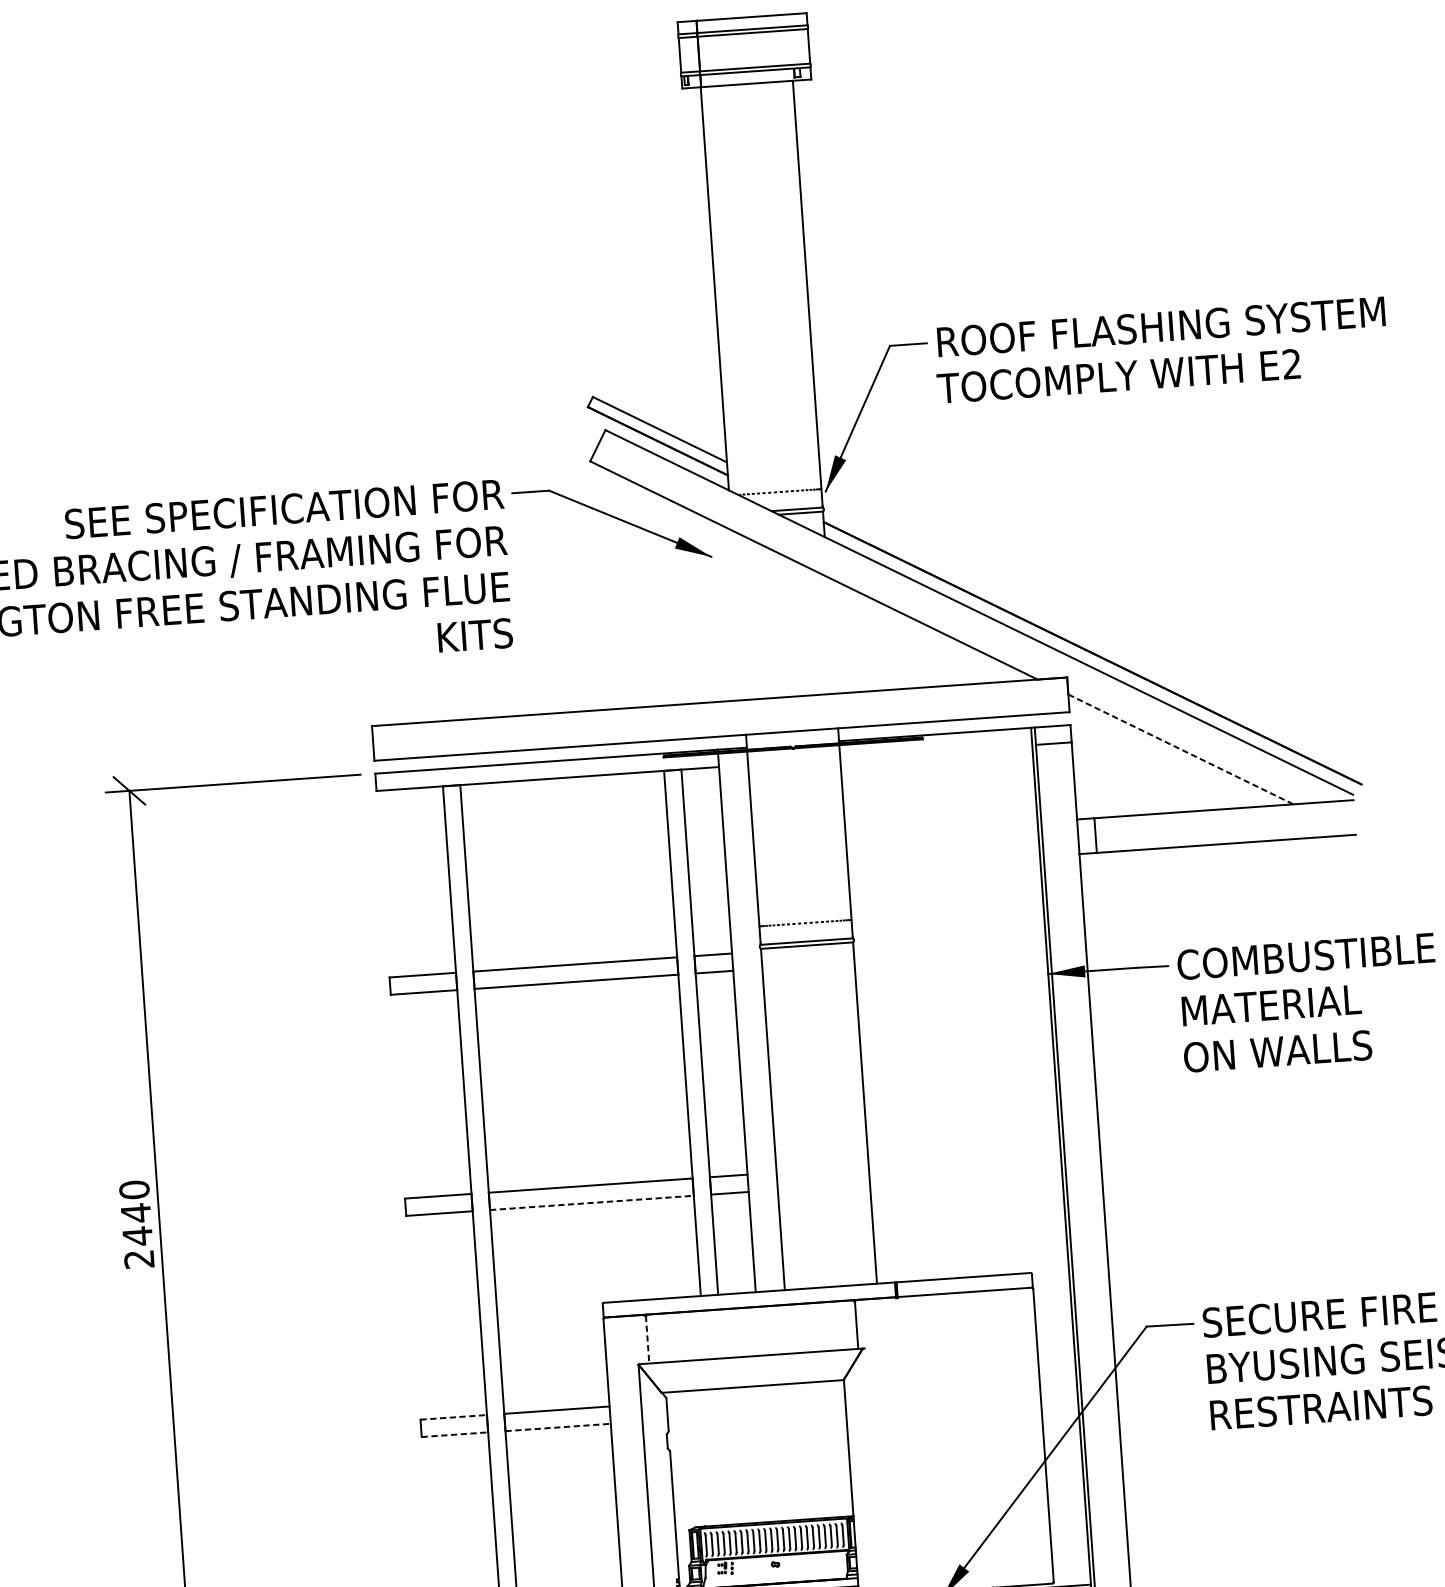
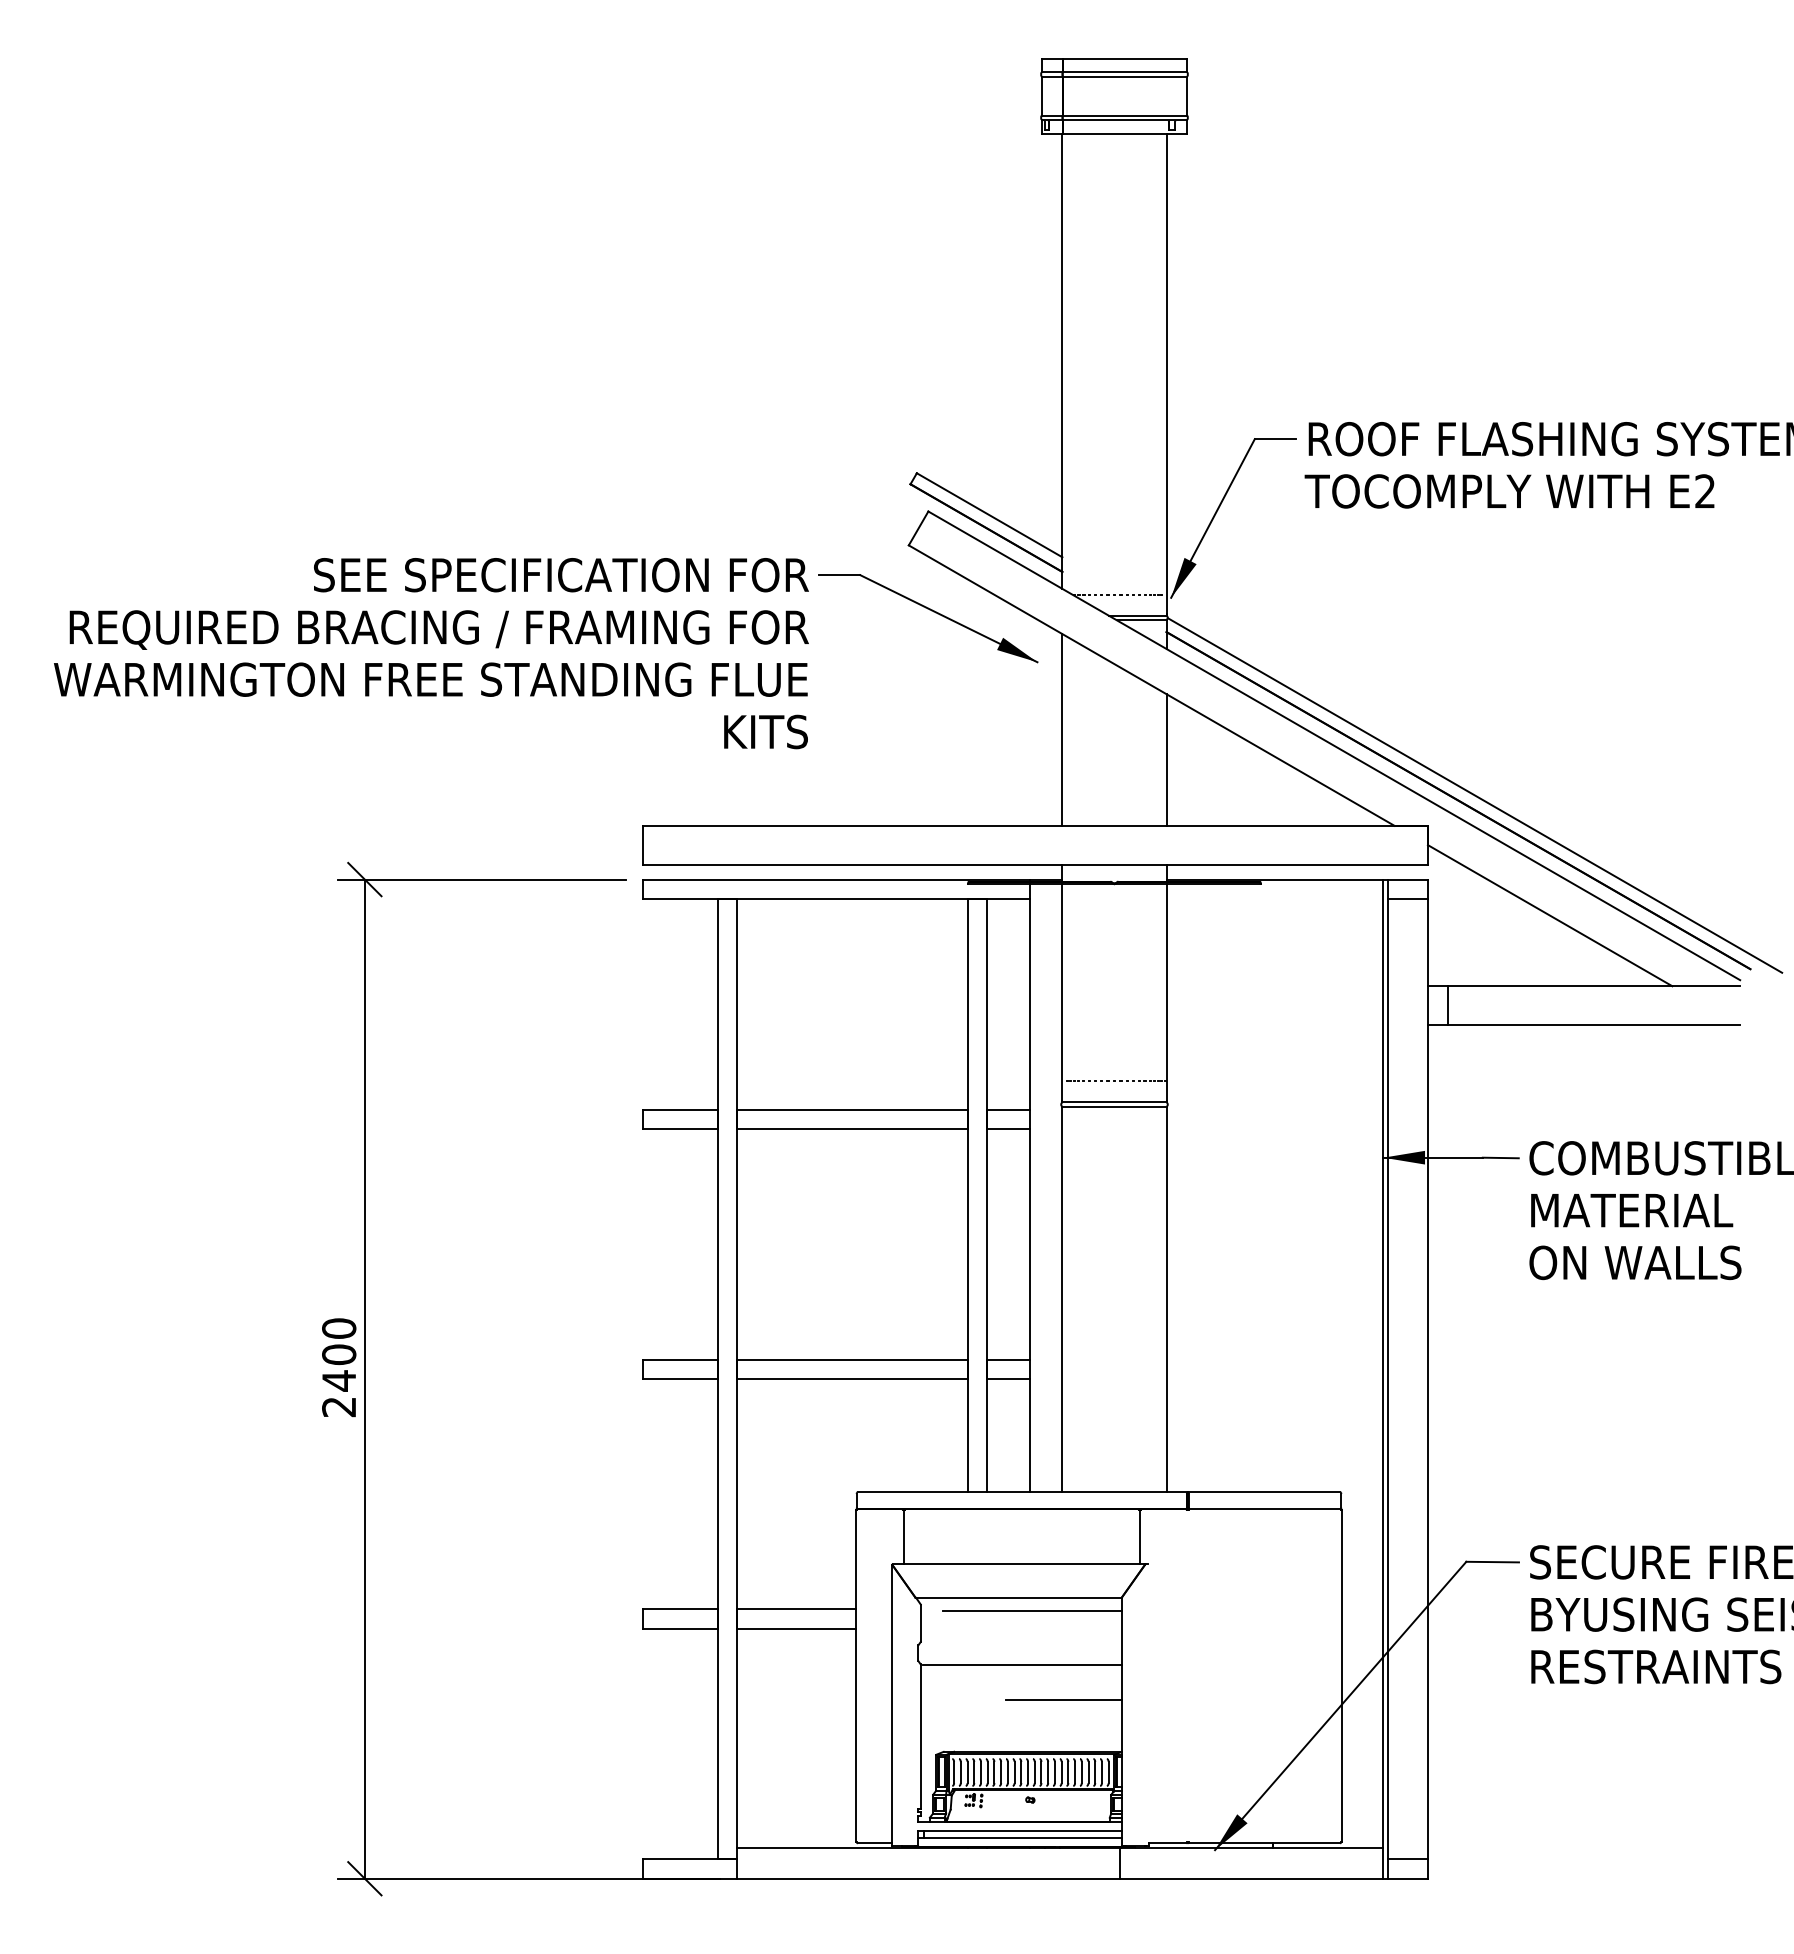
line: (737, 614) -> (1062, 729), added
line: (831, 634) -> (1166, 759), added
line: (1106, 647) -> (1474, 795), added
line: (1181, 749) -> (1550, 915), dashed -> solid
line: (592, 1203) -> (852, 1379), dashed -> solid
text: (136, 1212) -> (339, 1354), 2440 -> 2400
line: (647, 1339) -> (904, 1537), dashed -> solid
line: (764, 1396) -> (1031, 1610), added
line: (454, 1417) -> (680, 1609), dashed -> solid
line: (558, 1427) -> (797, 1628), dashed -> solid
line: (455, 1434) -> (680, 1628), dashed -> solid
line: (759, 1445) -> (1021, 1664), added
line: (798, 1473) -> (1063, 1699), added

